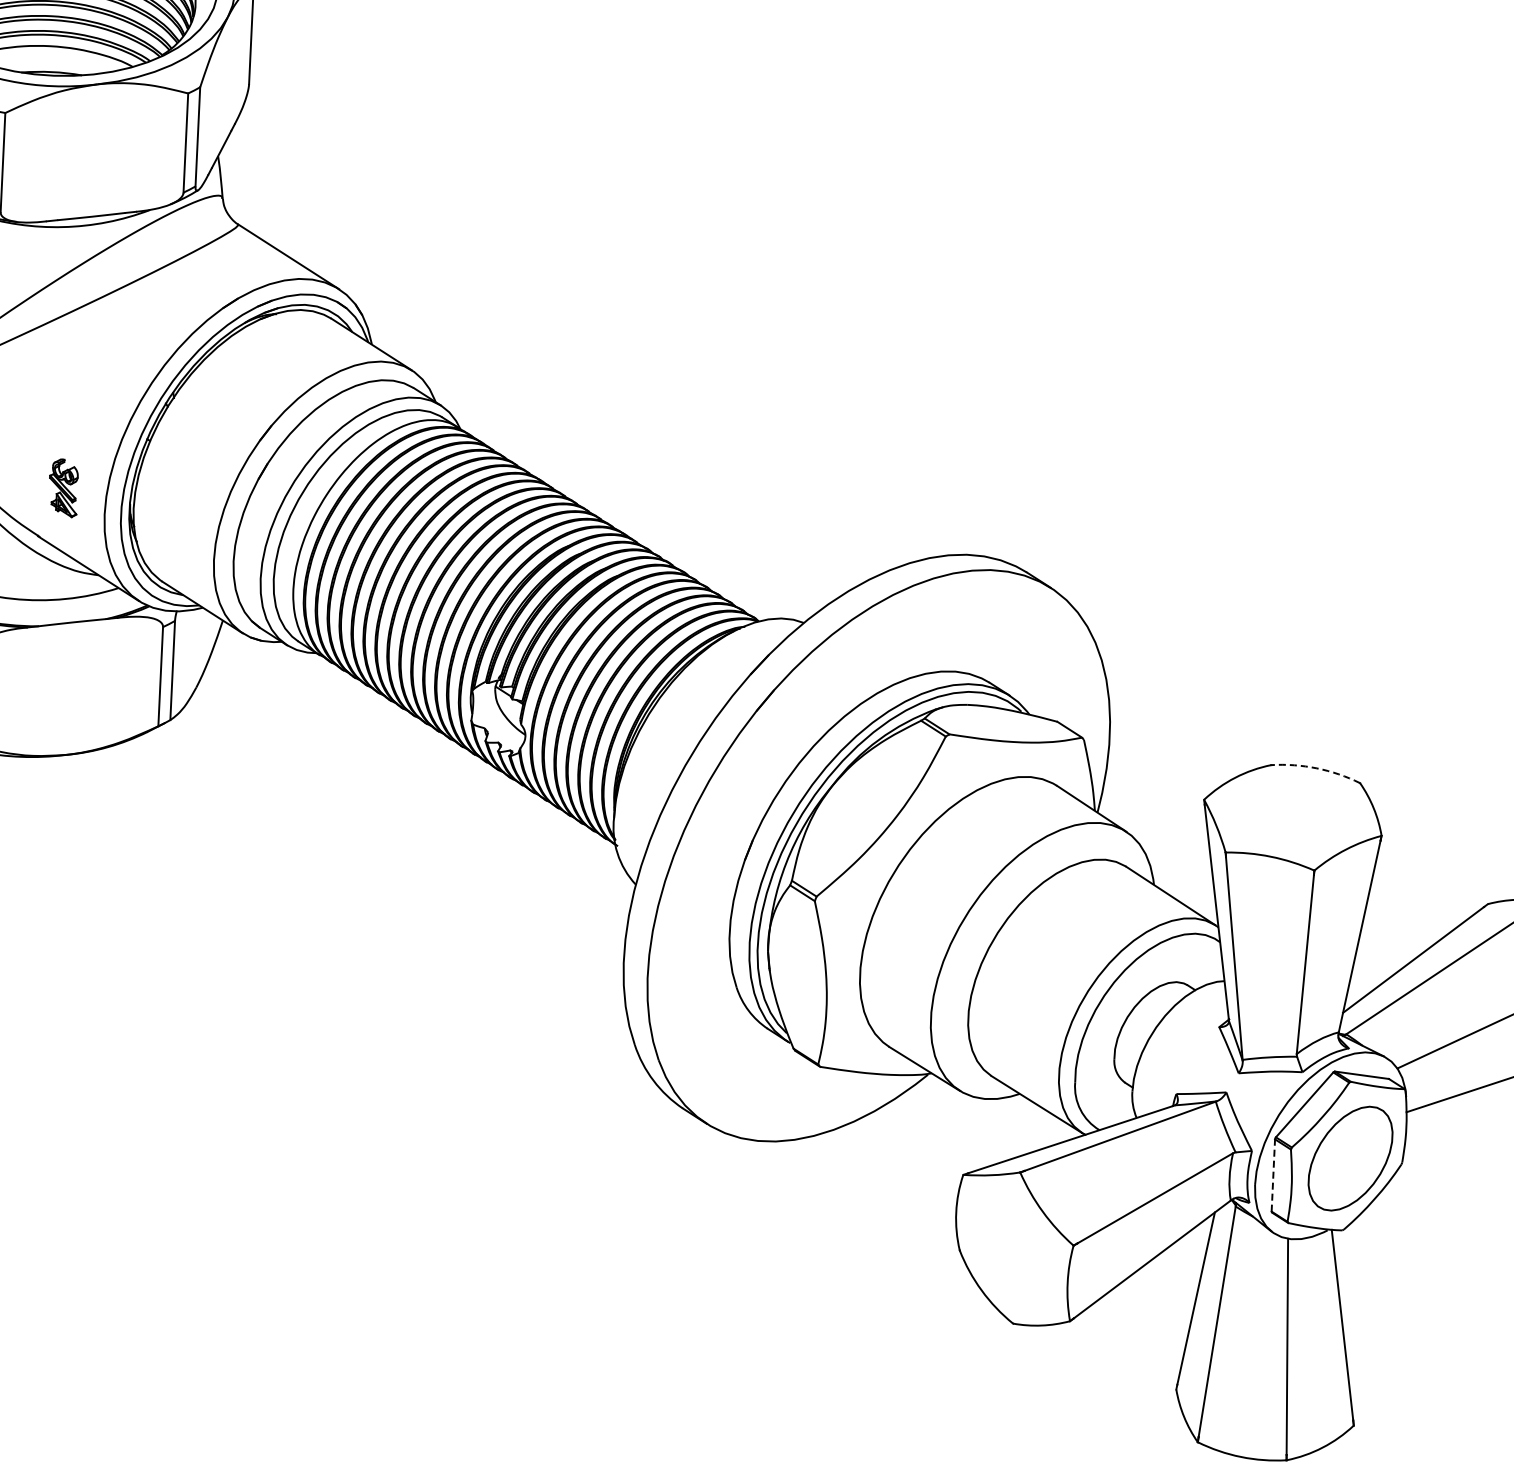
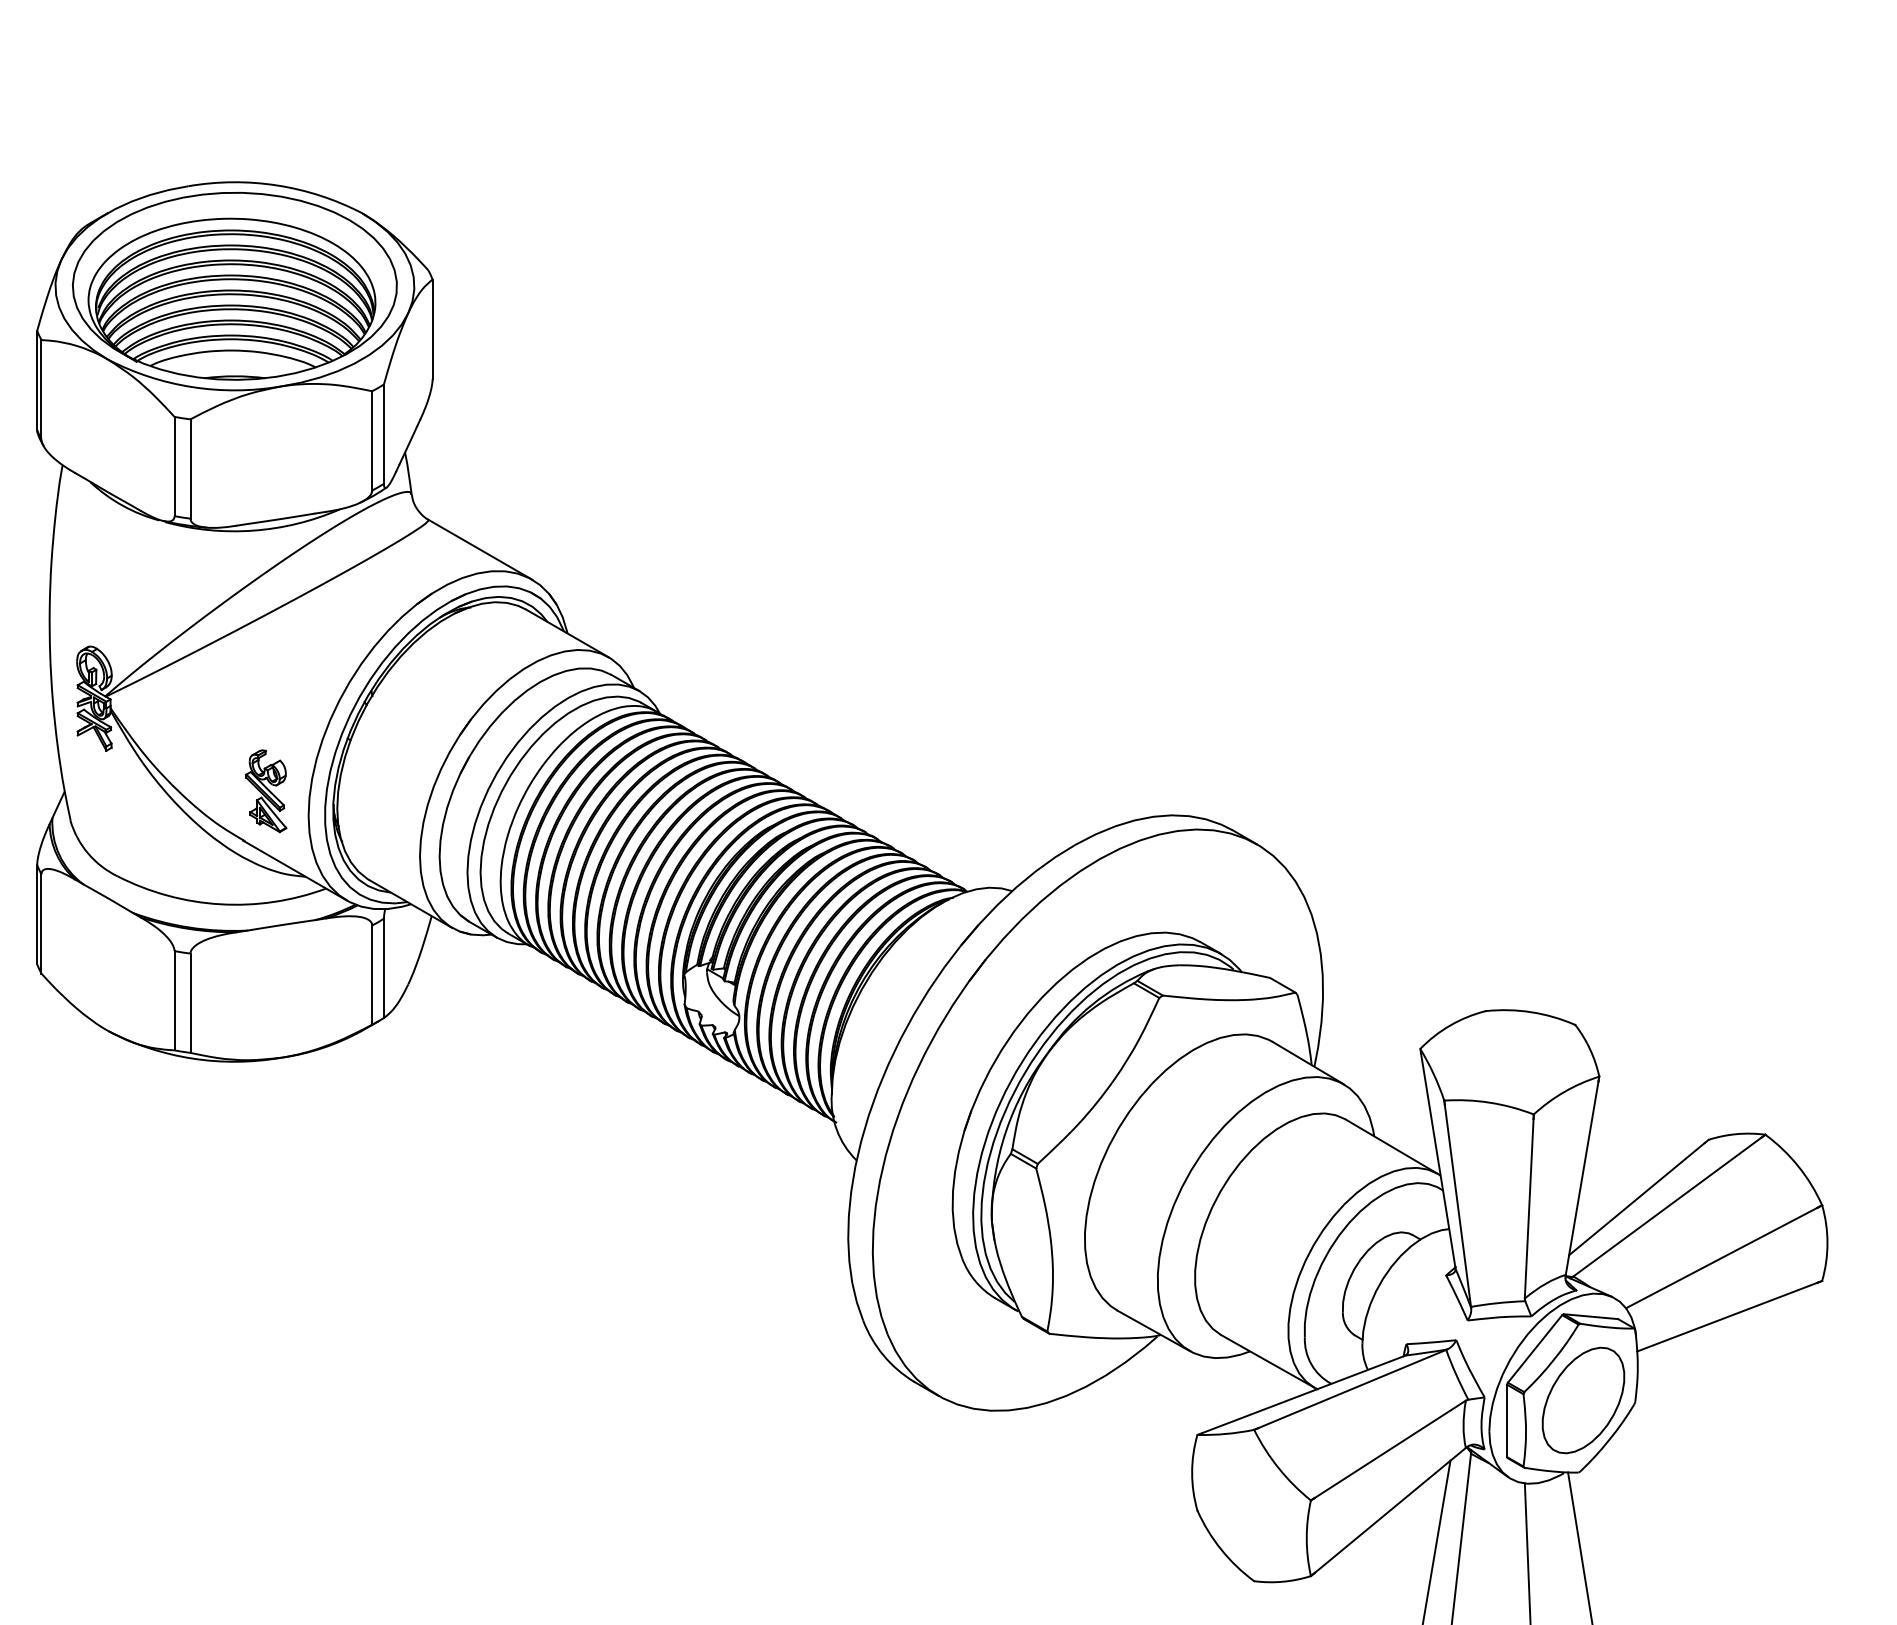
part: (63, 488) -> (266, 791), size x1.43
arc: (1316, 768) -> (1531, 1012), dashed -> solid
line: (1273, 1175) -> (1507, 1420), dashed -> solid

